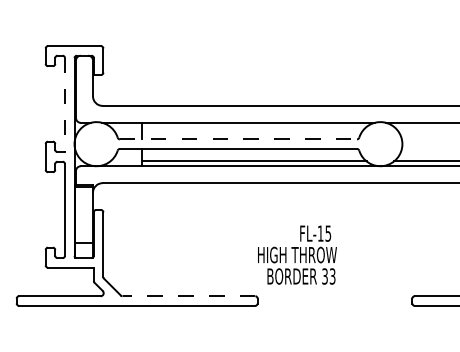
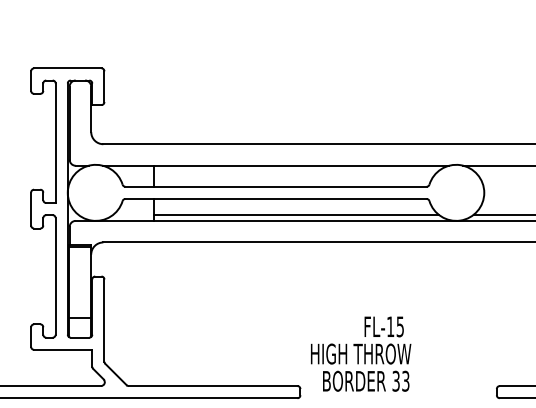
line: (64, 105) -> (55, 143), dashed -> solid
line: (238, 139) -> (276, 186), dashed -> solid
text: (297, 254) -> (361, 353), moved
line: (188, 296) -> (212, 386), dashed -> solid

